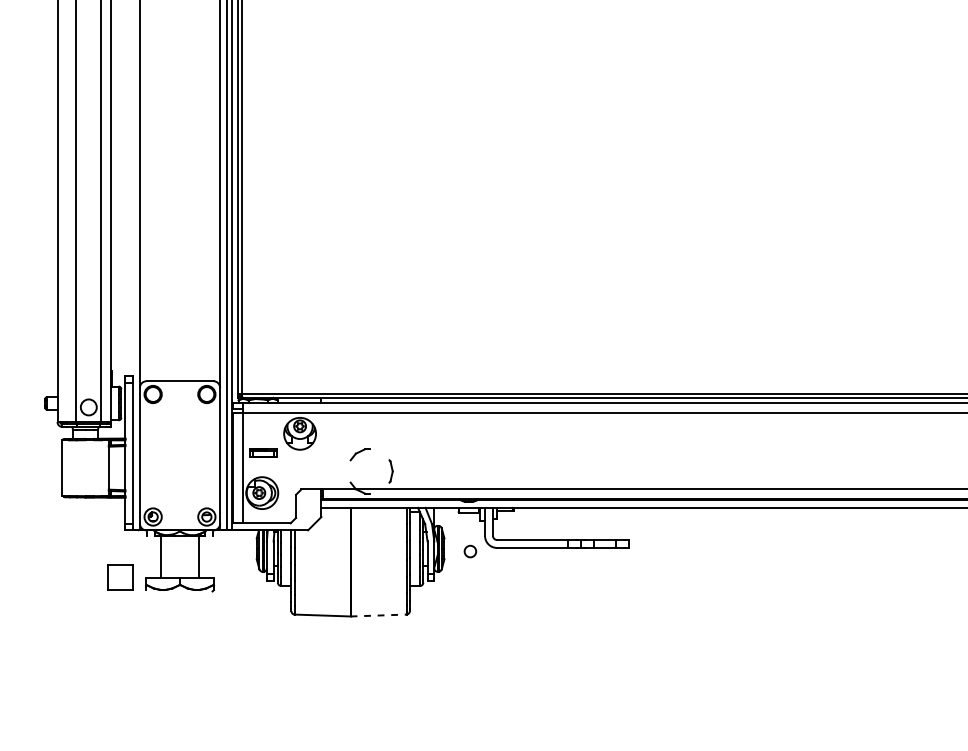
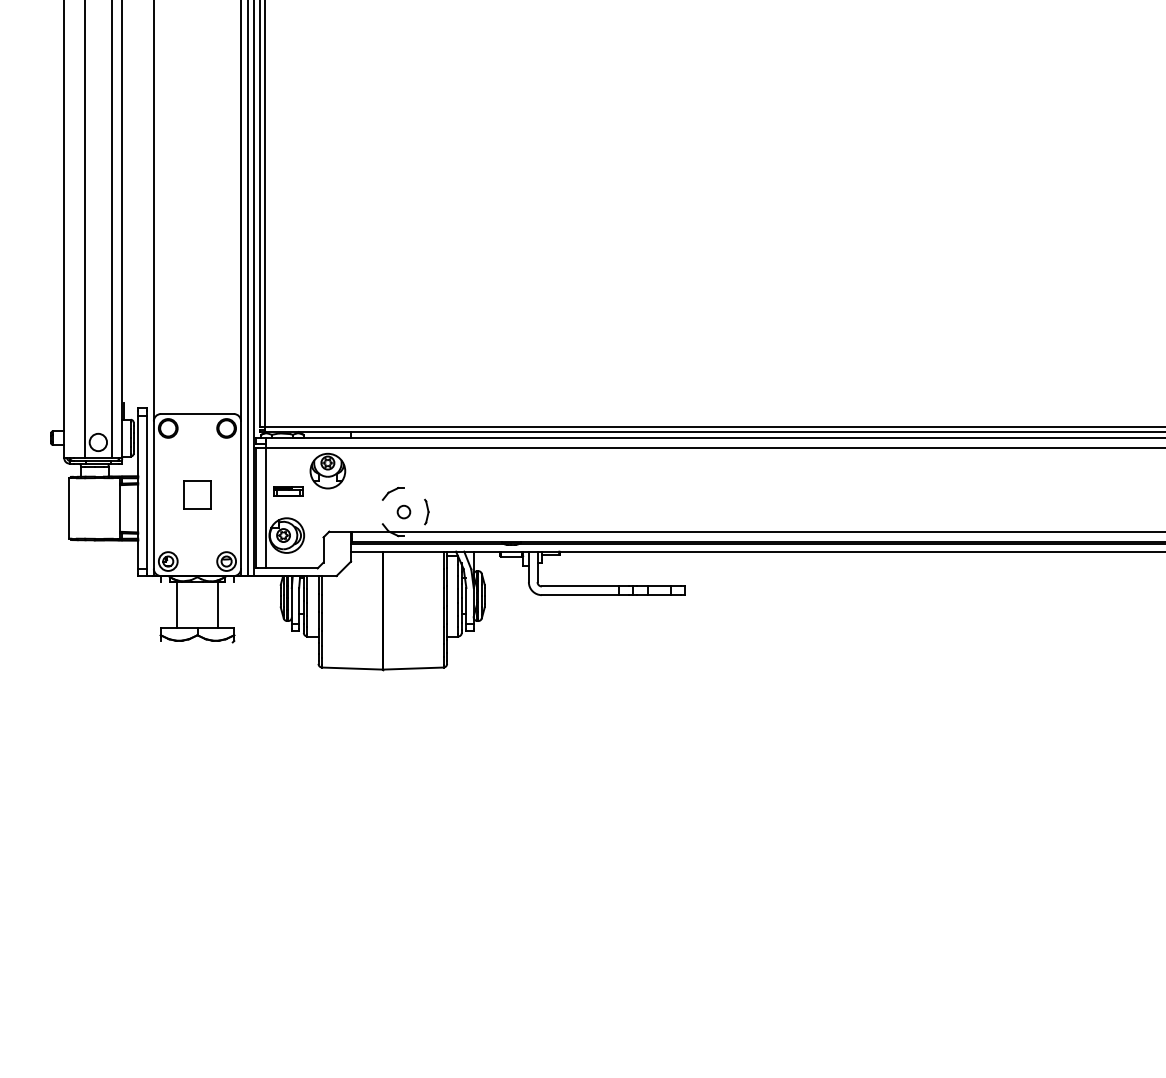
circle: (469, 551) -> (403, 511), moved
part: (120, 576) -> (197, 494), moved
line: (378, 615) -> (413, 668), dashed -> solid

